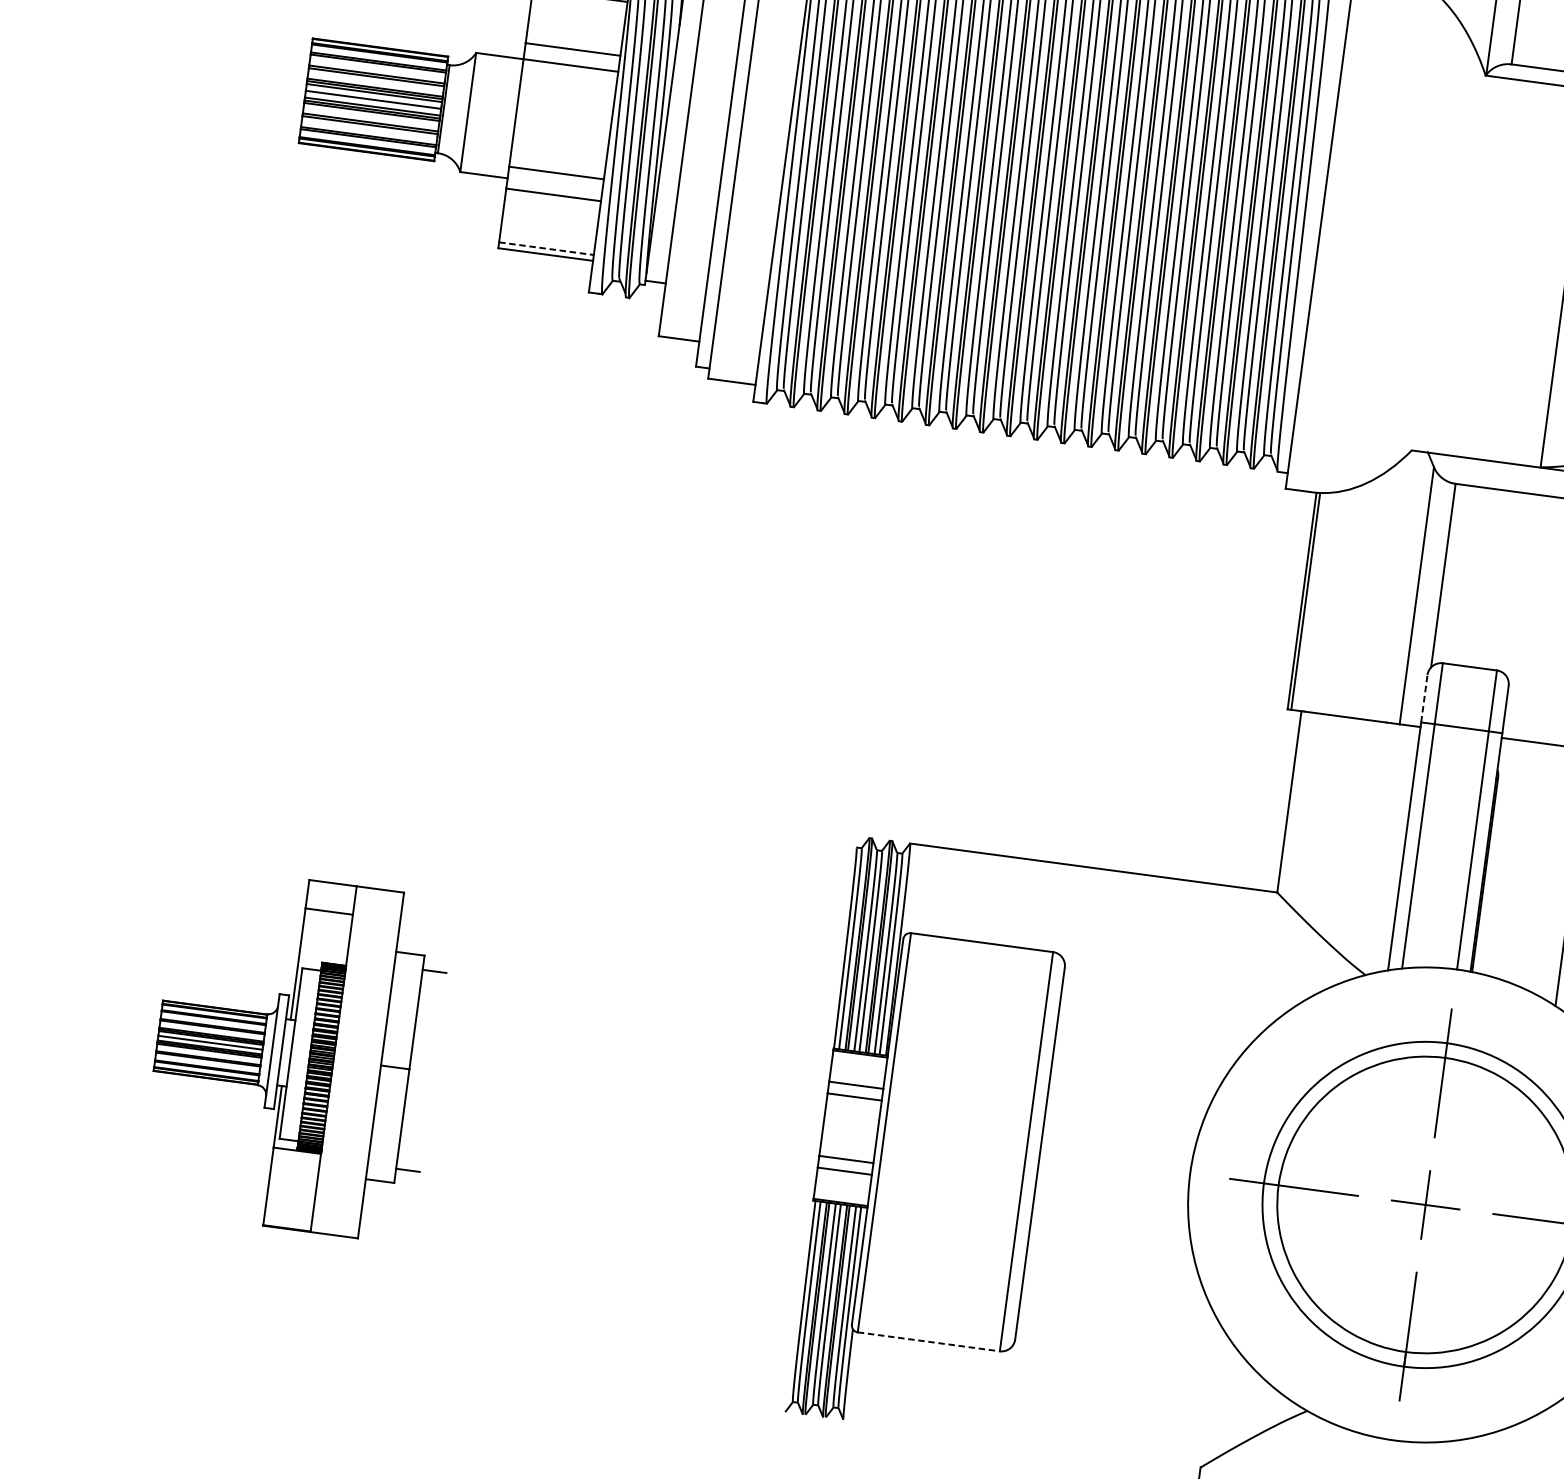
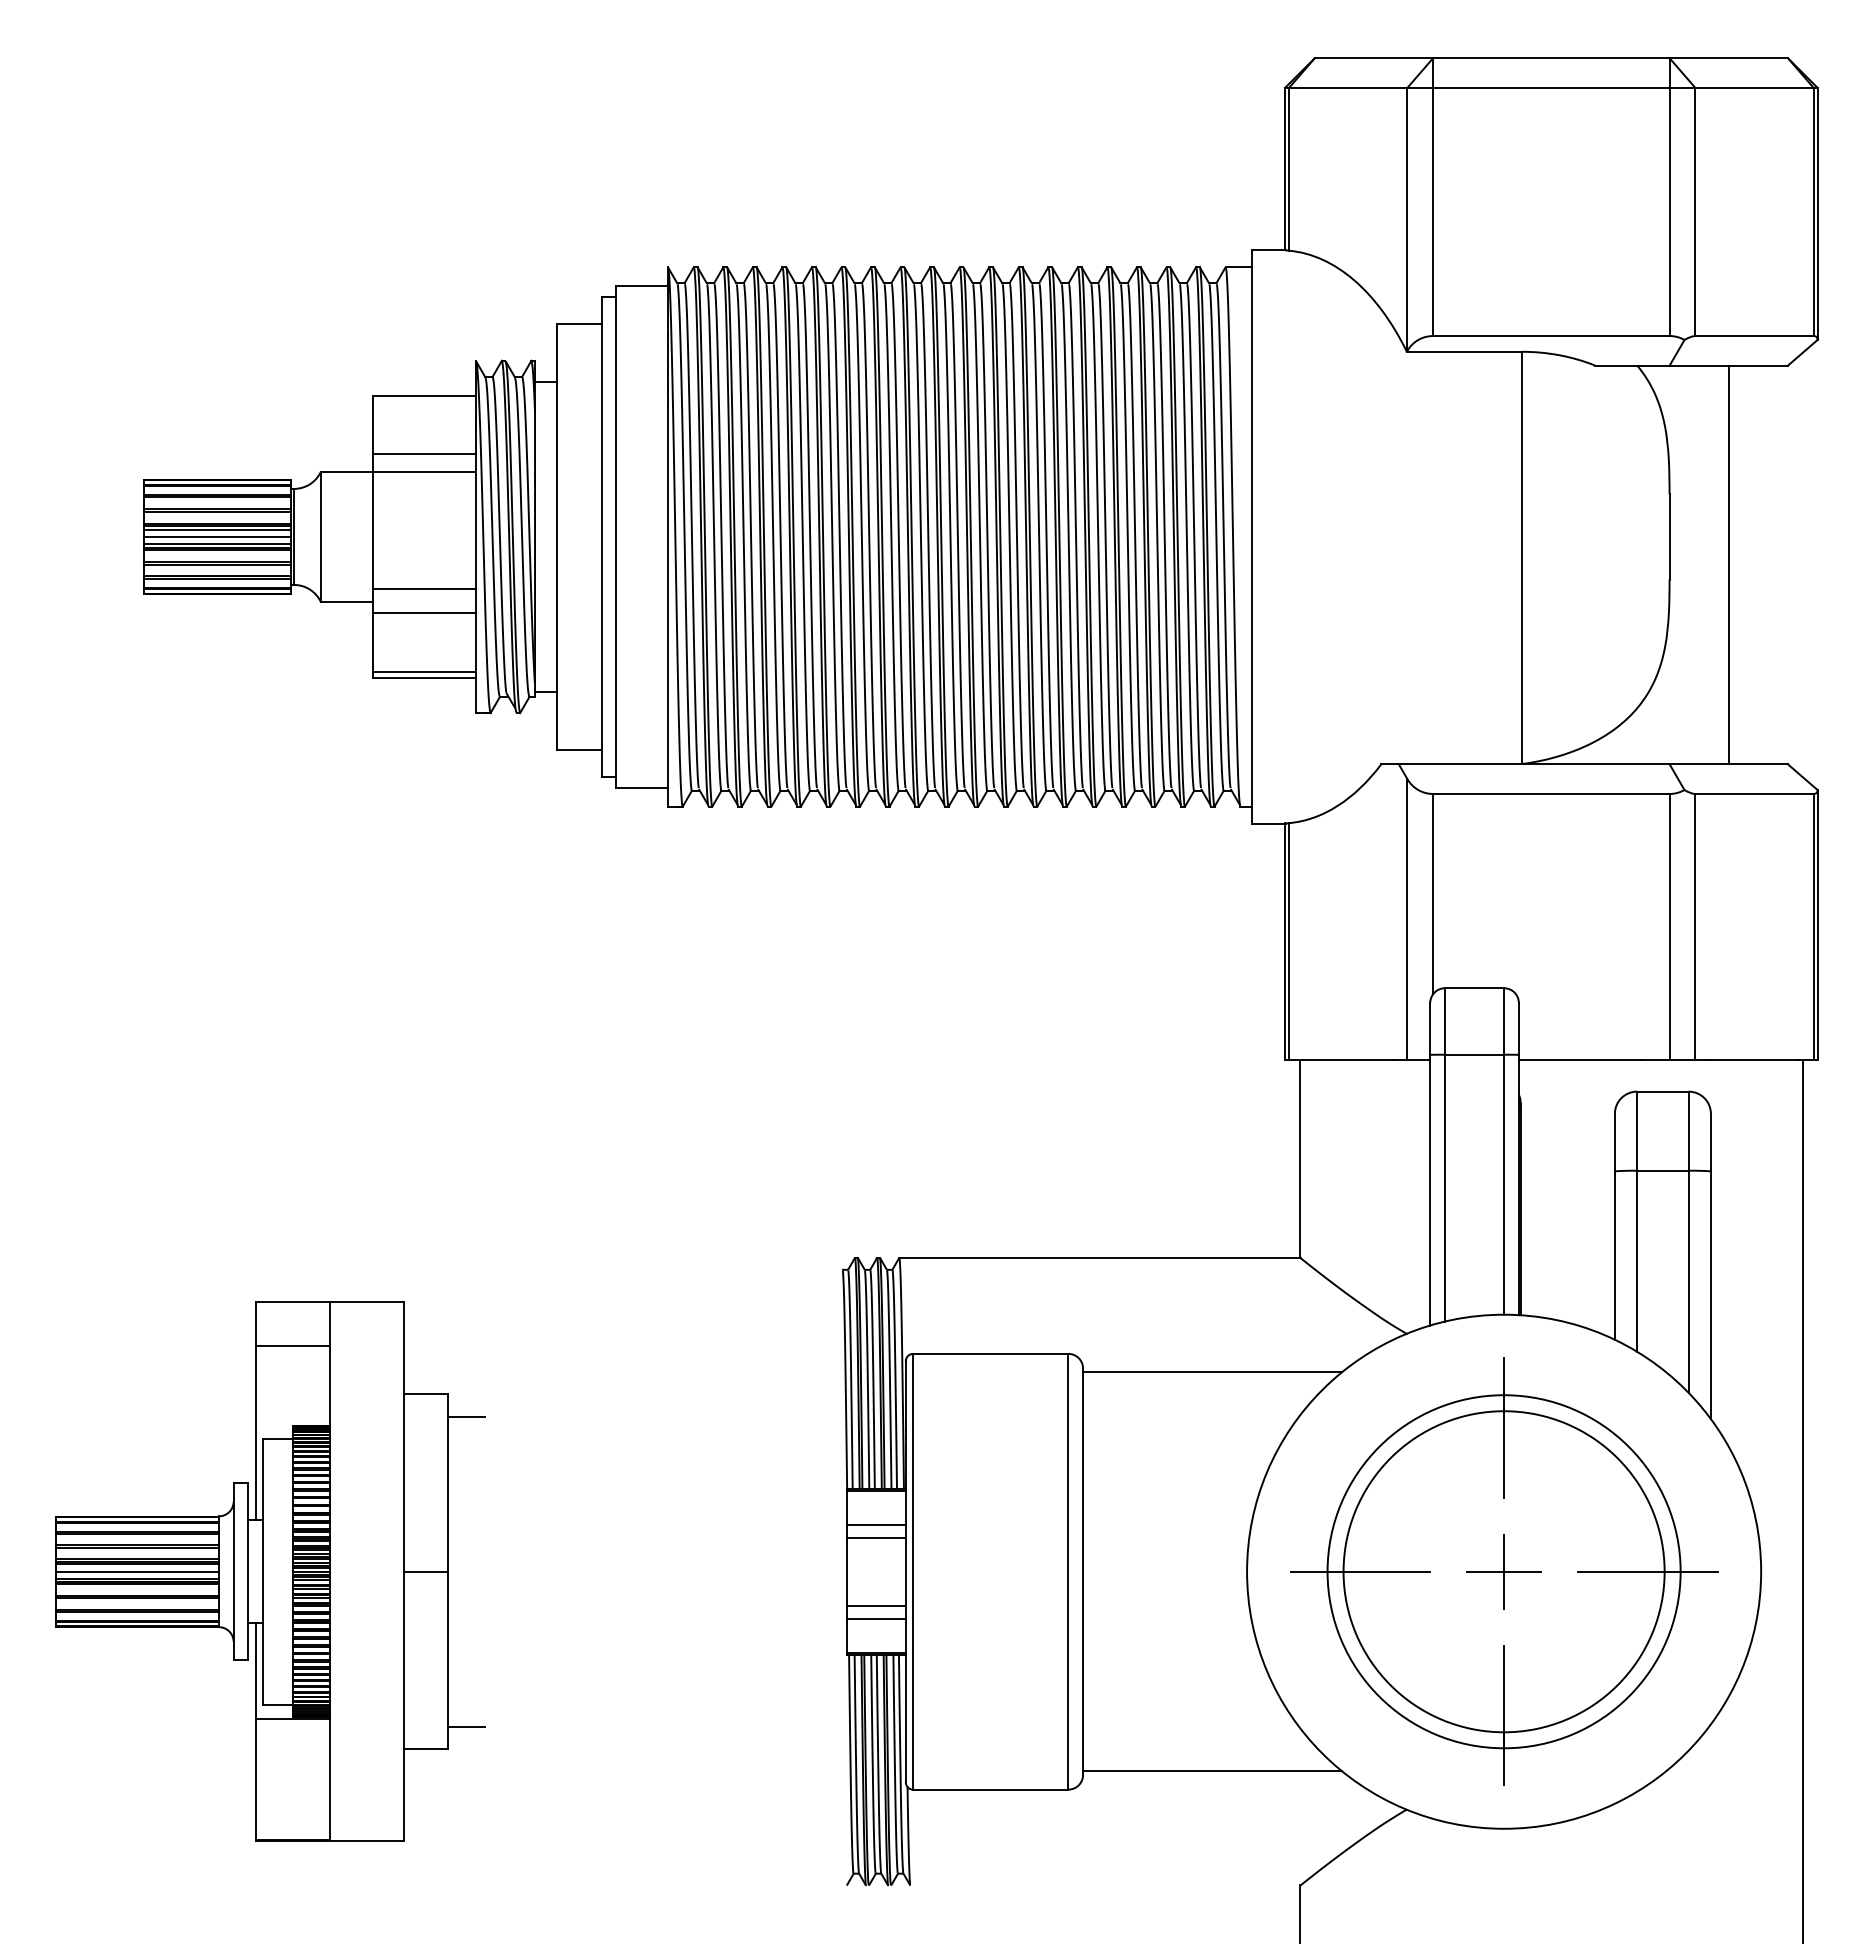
line: (546, 248) -> (424, 671), dashed -> solid
line: (1424, 698) -> (1430, 1028), dashed -> solid
line: (1182, 986) -> (1212, 1372), added
part: (295, 1053) -> (270, 1571), size x1.43
line: (928, 1341) -> (990, 1789), dashed -> solid
line: (1134, 1352) -> (1212, 1771), added

